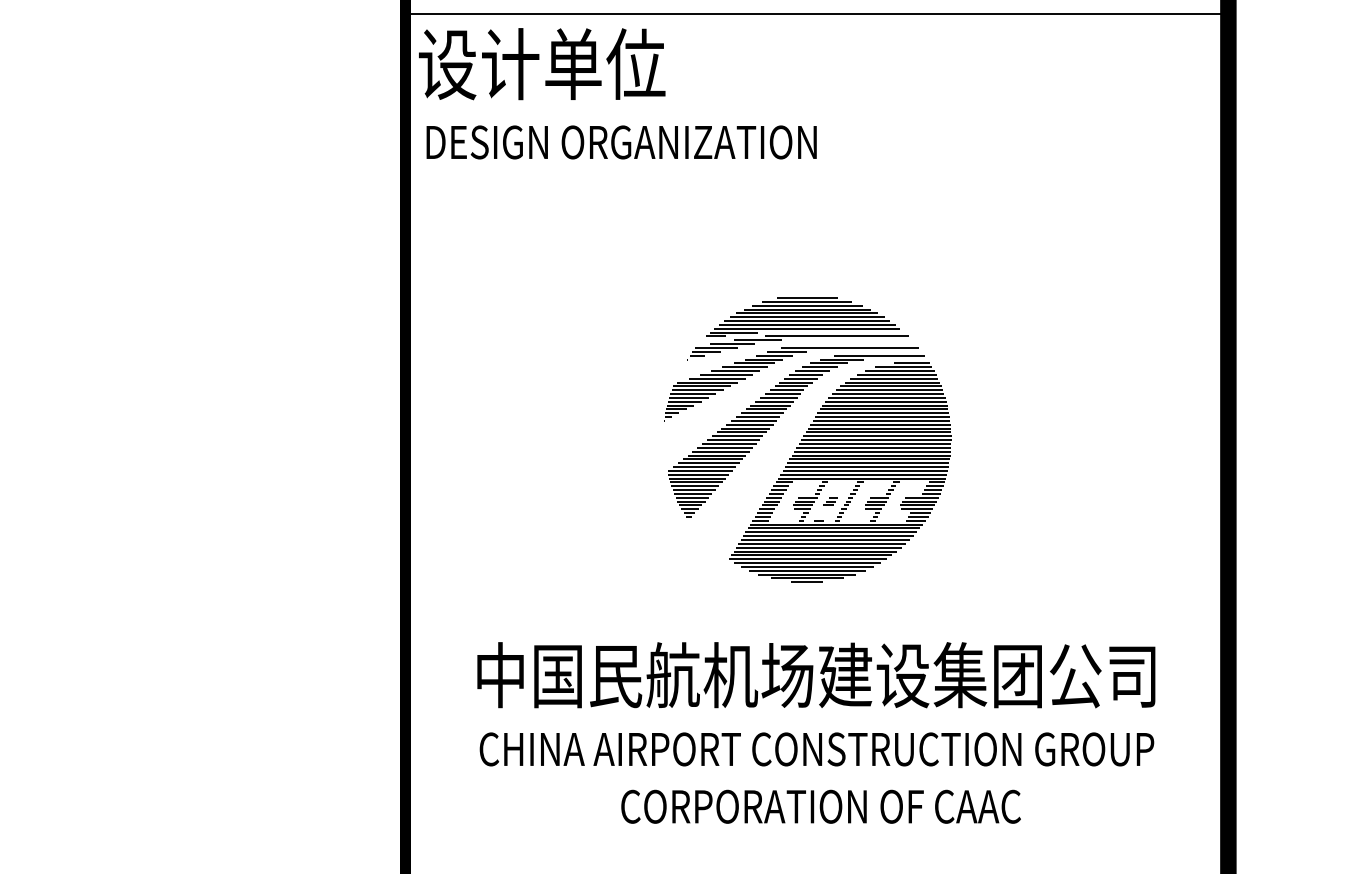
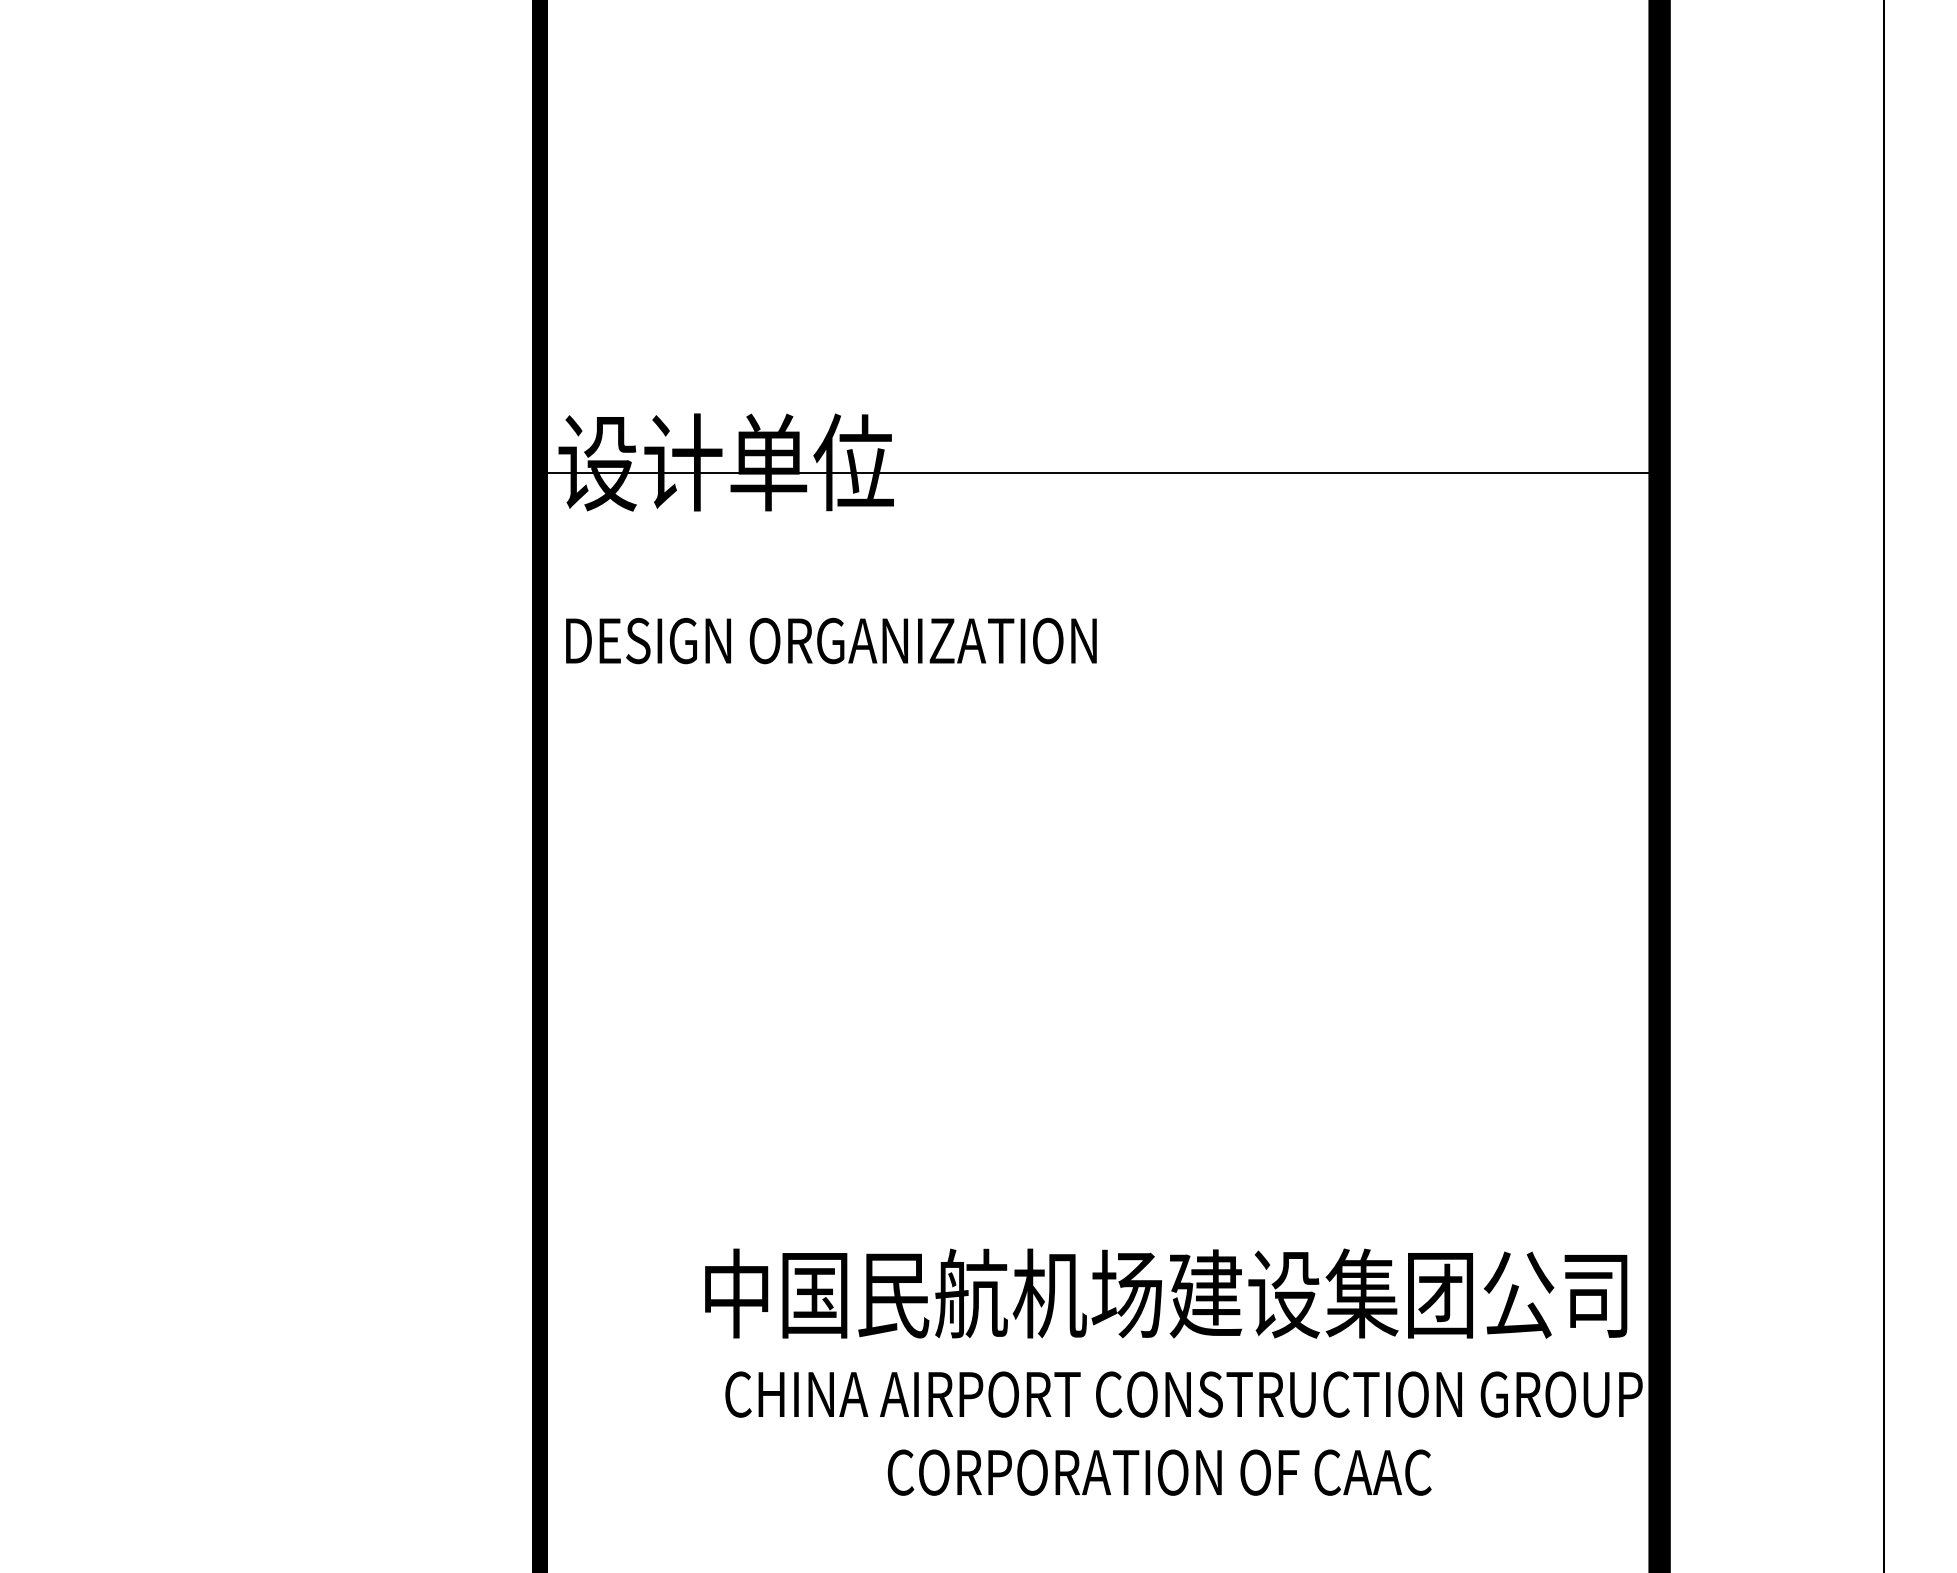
line: (816, 14) -> (1099, 472), moved
text: (621, 142) -> (831, 640), moved
part: (807, 439) -> (1087, 973), size x0.6
text: (816, 675) -> (1166, 1293), moved
text: (816, 749) -> (1183, 1394), moved
text: (820, 806) -> (1159, 1472), moved

